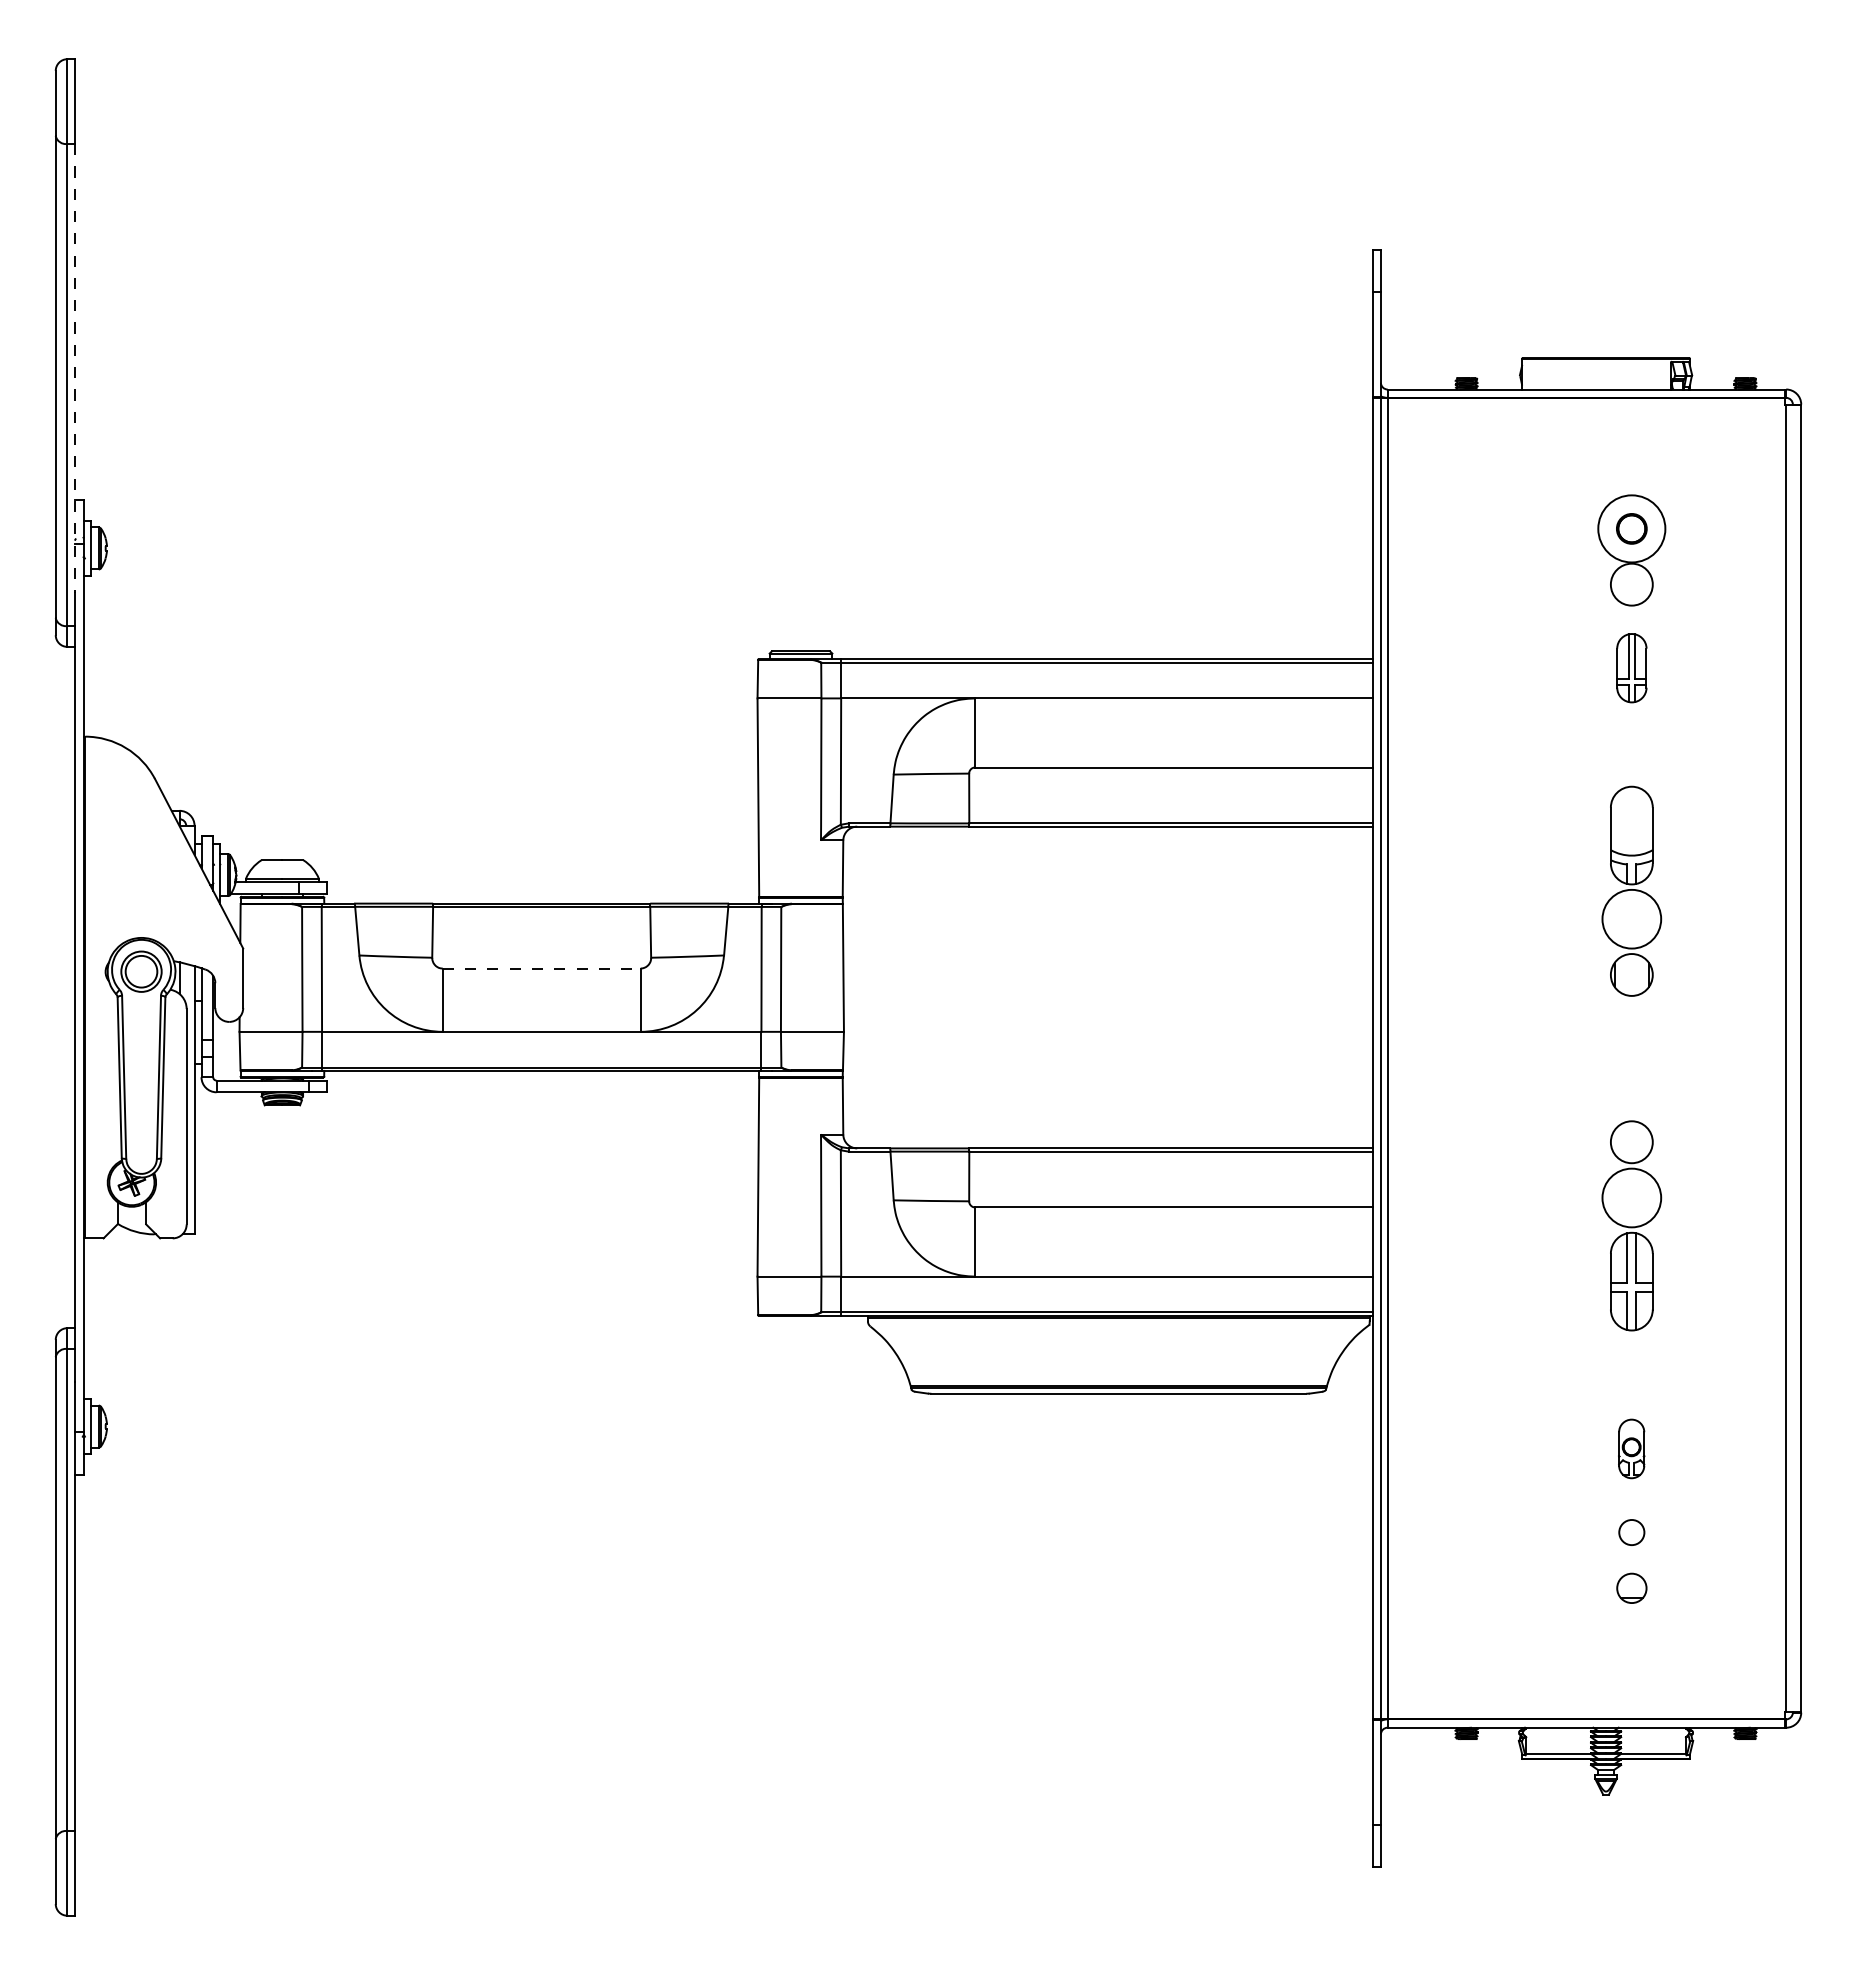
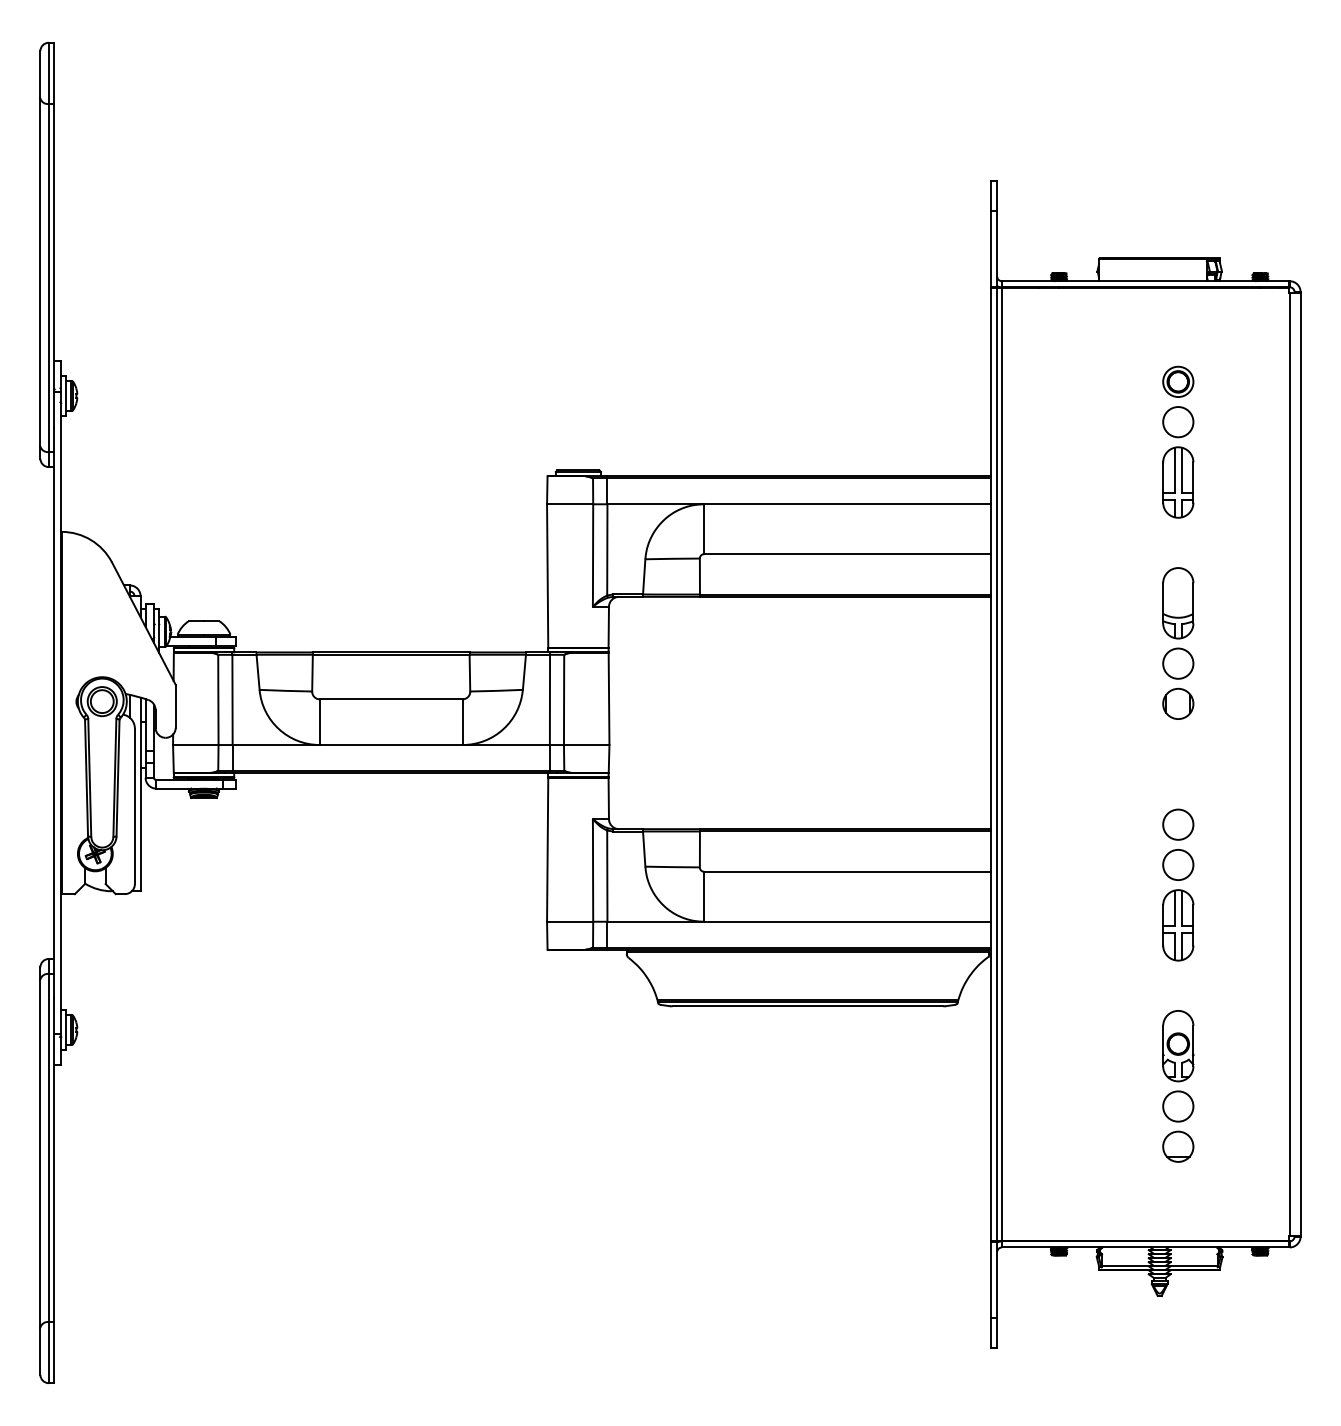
line: (75, 368) -> (54, 266), dashed -> solid
circle: (1631, 528) -> (1178, 381), size x0.62
part: (1631, 667) -> (1178, 481), size x1.43
circle: (1631, 919) -> (1178, 663), size x0.71
line: (541, 968) -> (391, 699), dashed -> solid
circle: (1631, 1197) -> (1178, 864), size x0.71
part: (1631, 1448) -> (1178, 1045), size x1.67
circle: (1631, 1532) -> (1178, 1106), size x1.67
part: (1631, 1588) -> (1178, 1146), size x1.43

